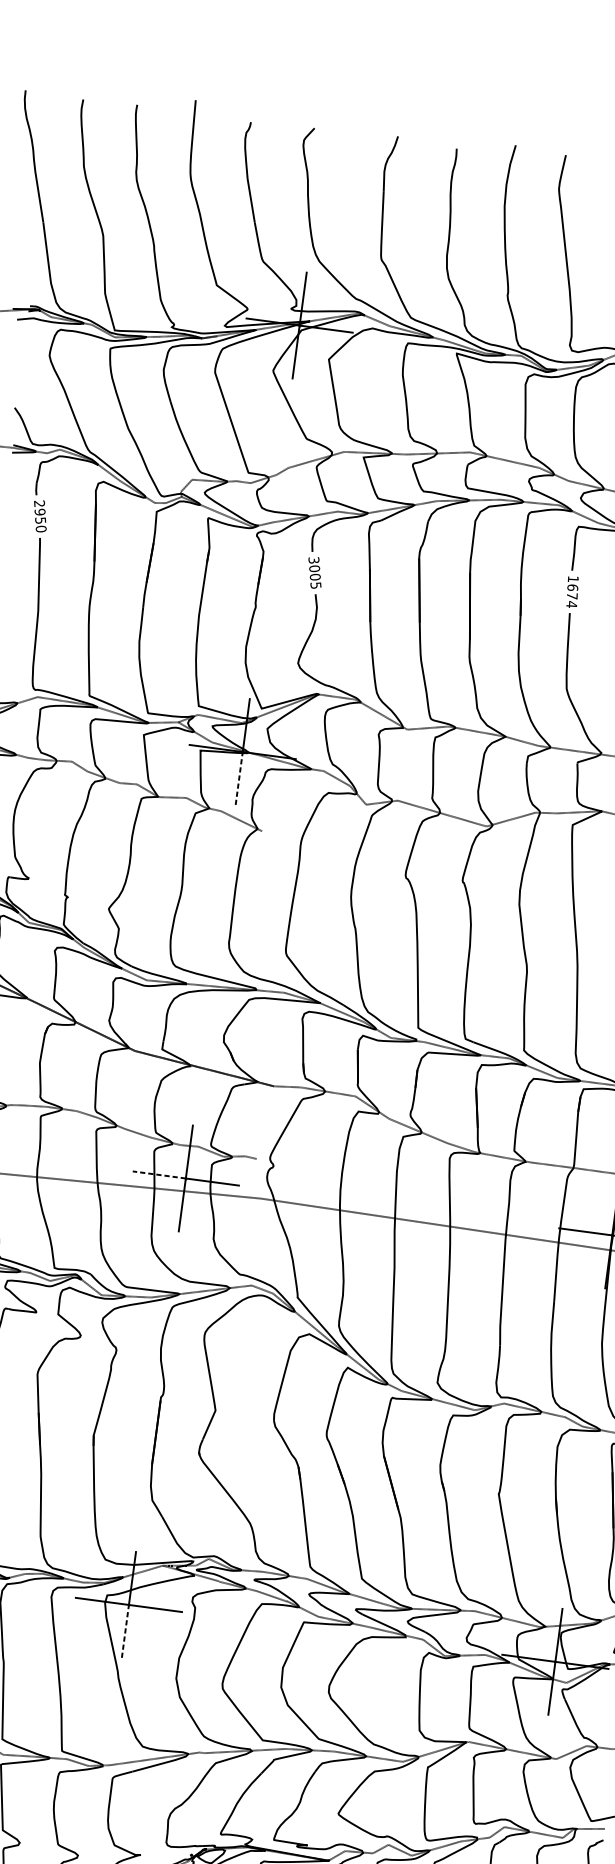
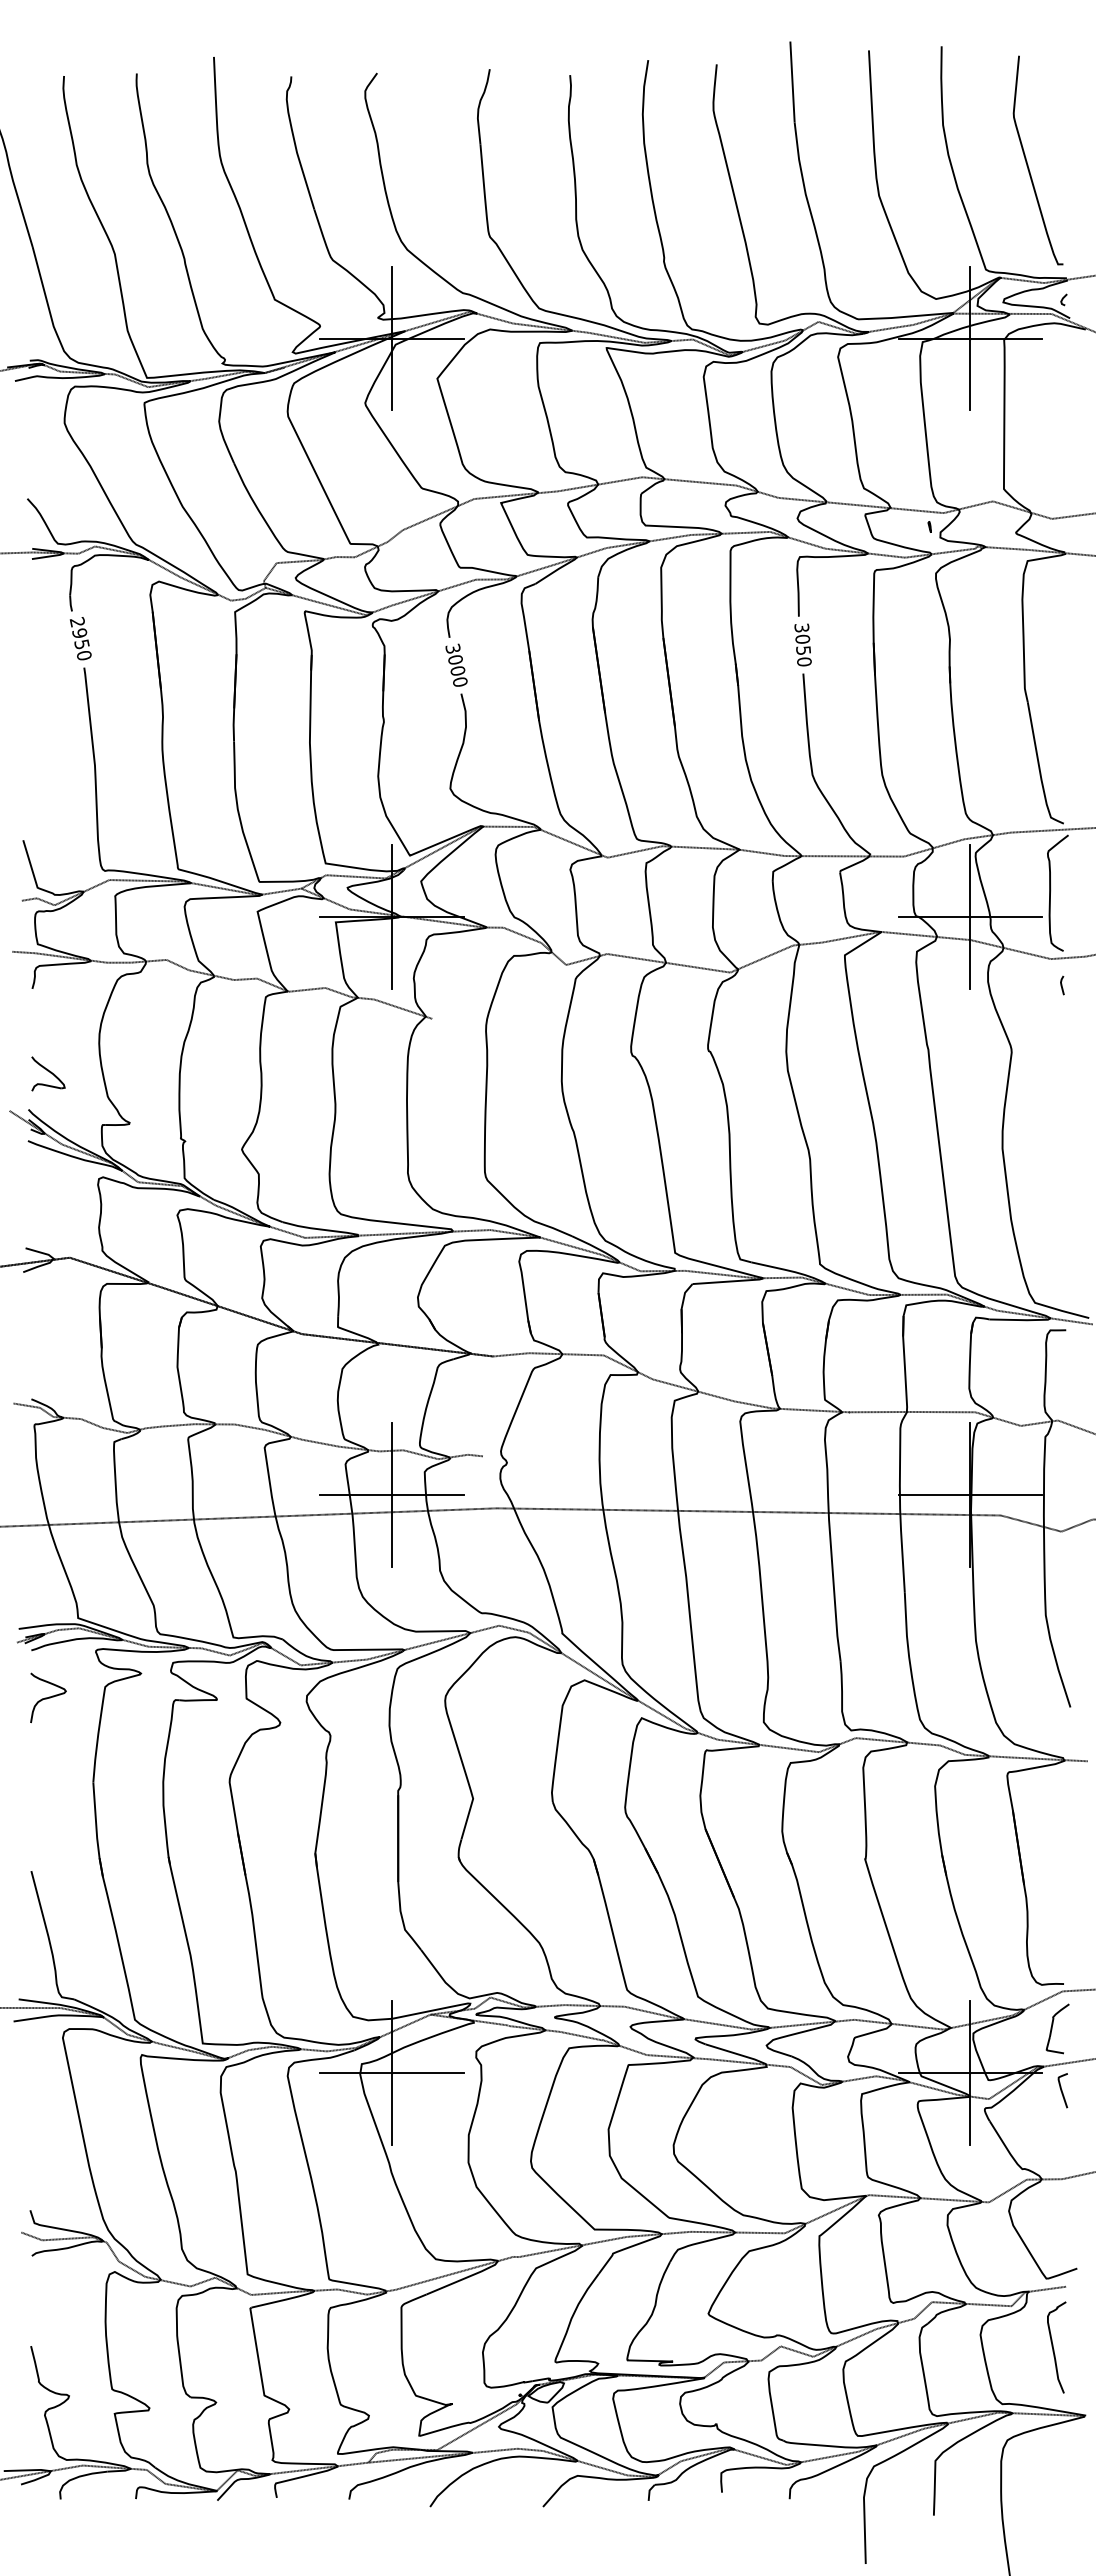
text: (315, 585) -> (459, 681), 3005 -> 3000
text: (572, 591) -> (802, 644), 1674 -> 3050
line: (239, 778) -> (392, 952), dashed -> solid
line: (159, 1174) -> (356, 1494), dashed -> solid
line: (125, 1631) -> (392, 2108), dashed -> solid

